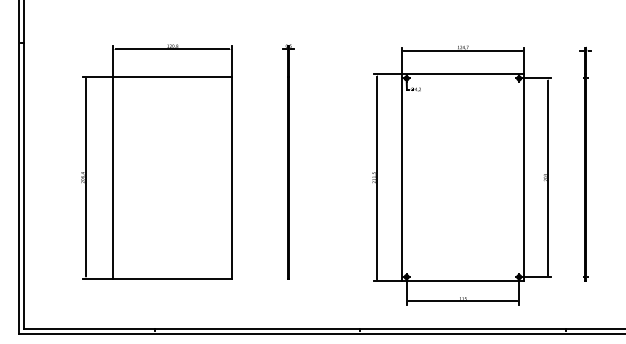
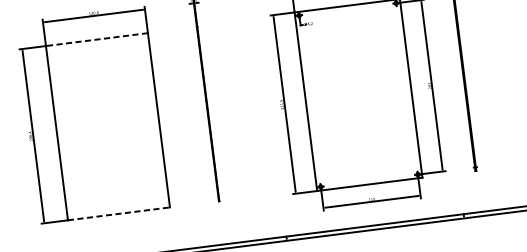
line: (172, 76) -> (96, 39), solid -> dashed
line: (173, 278) -> (119, 213), solid -> dashed

